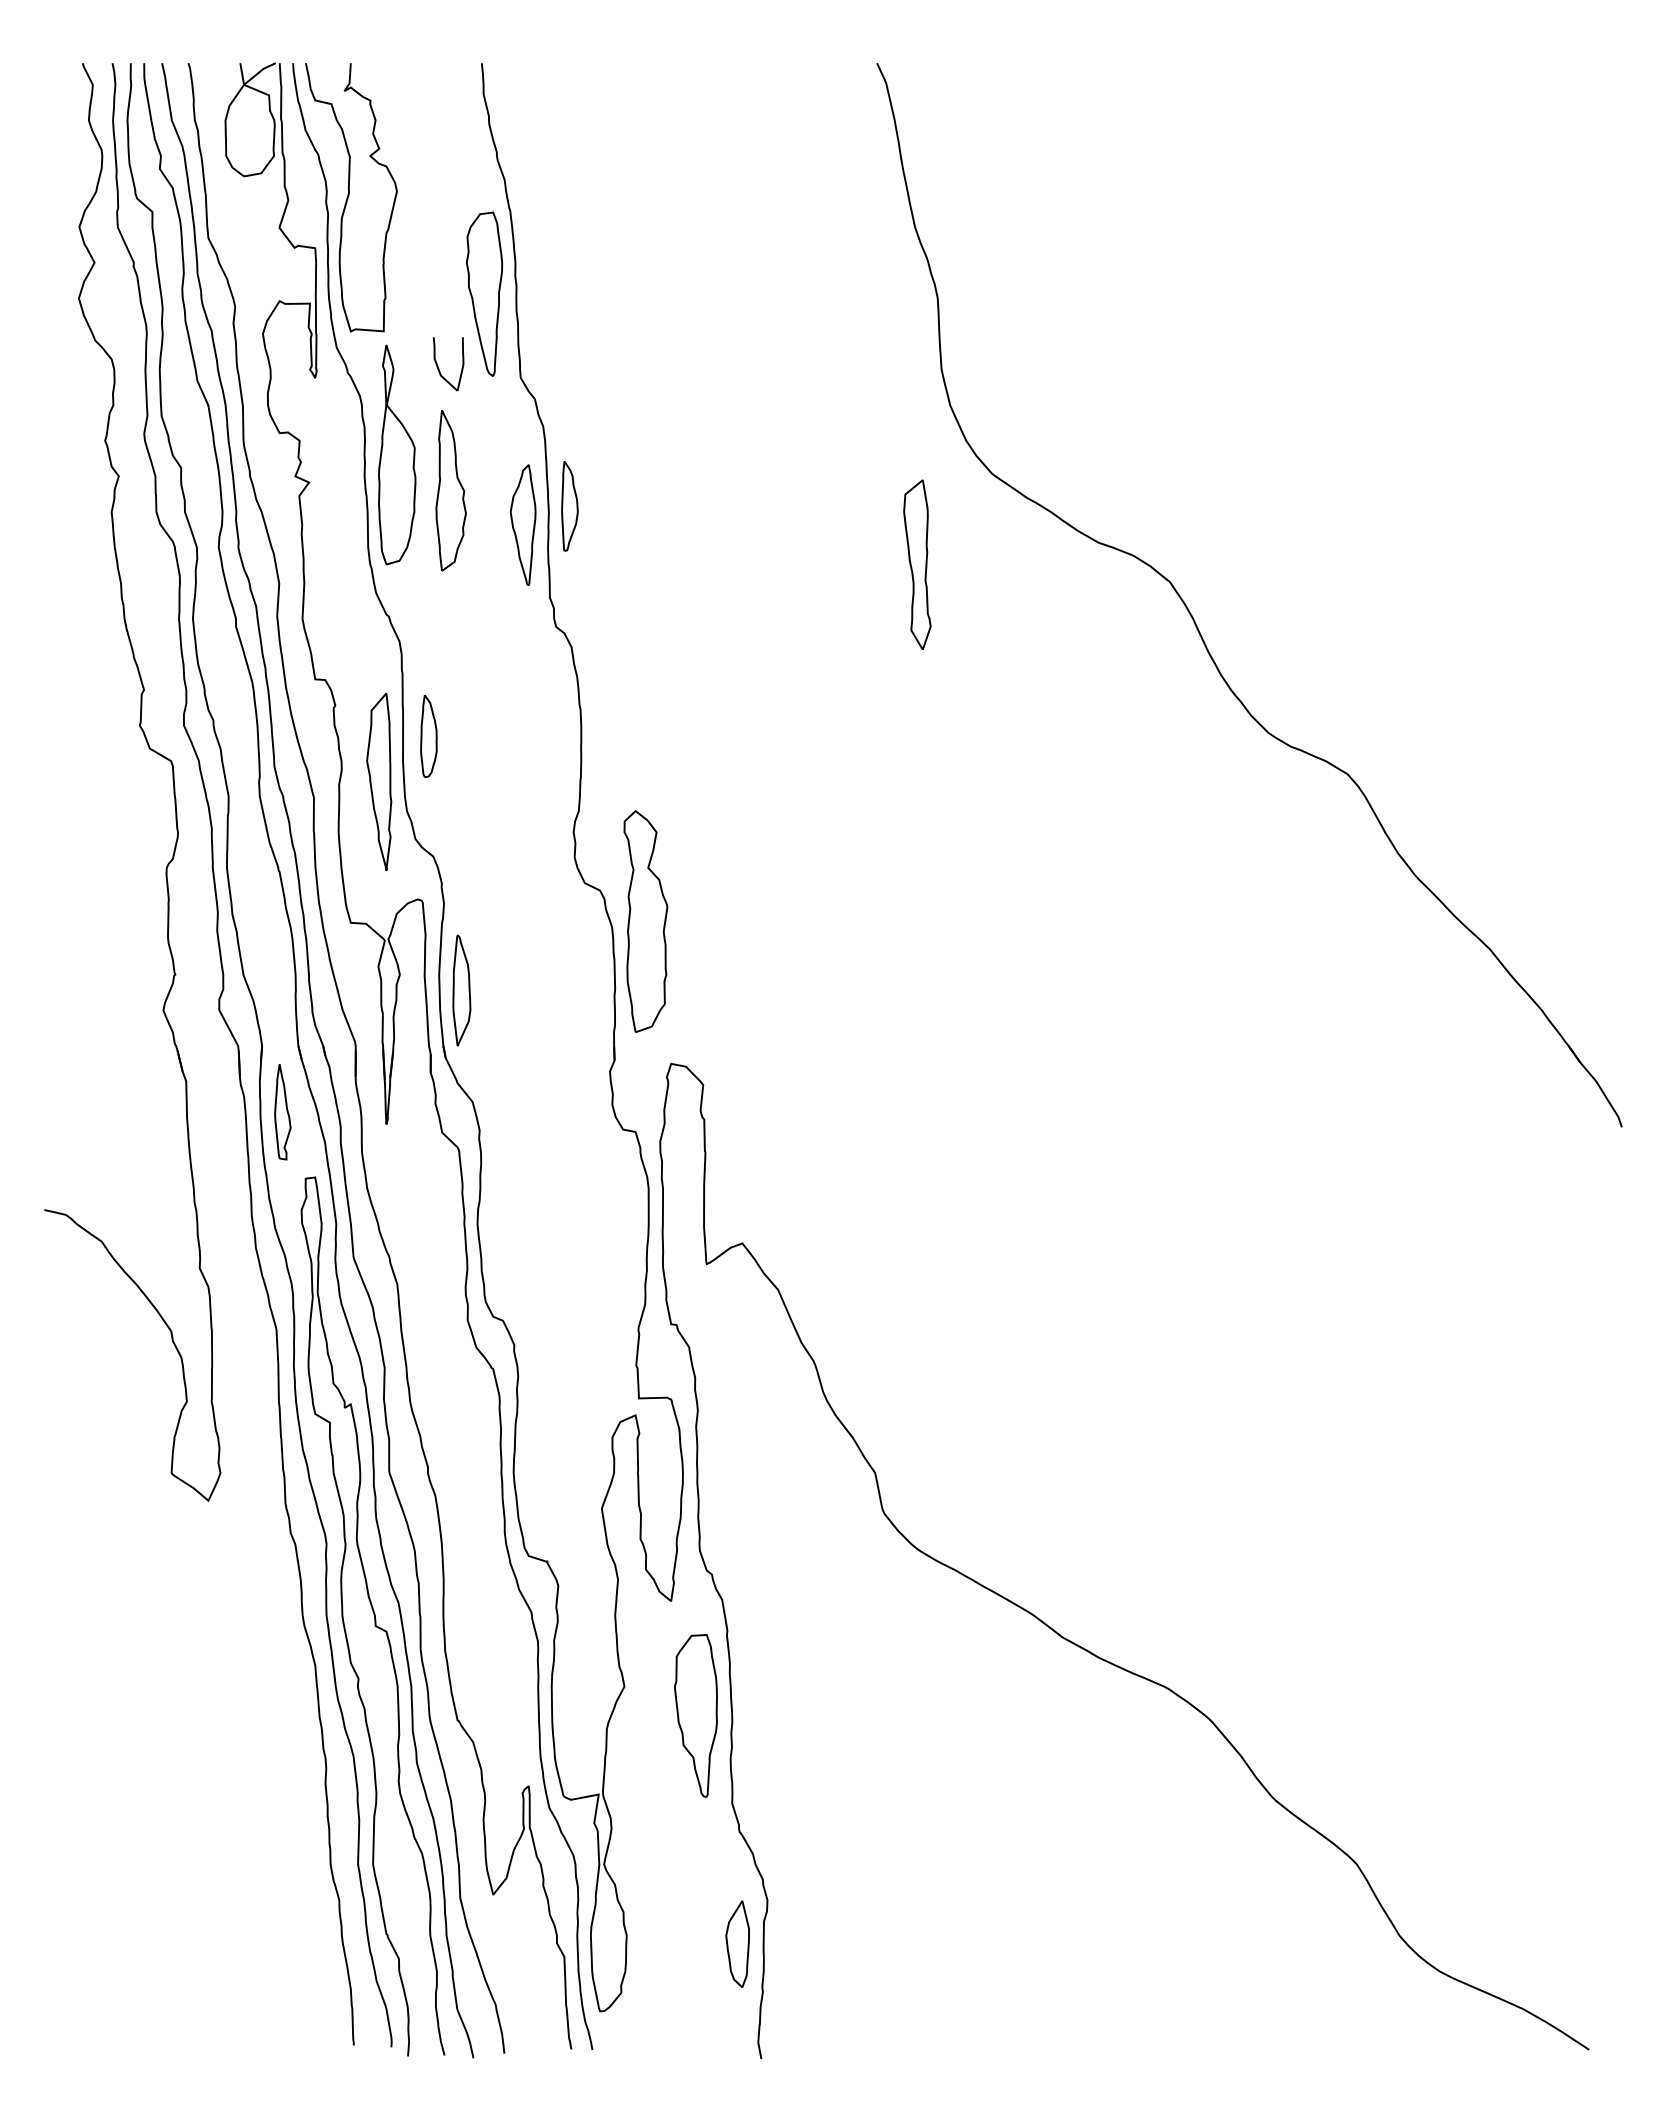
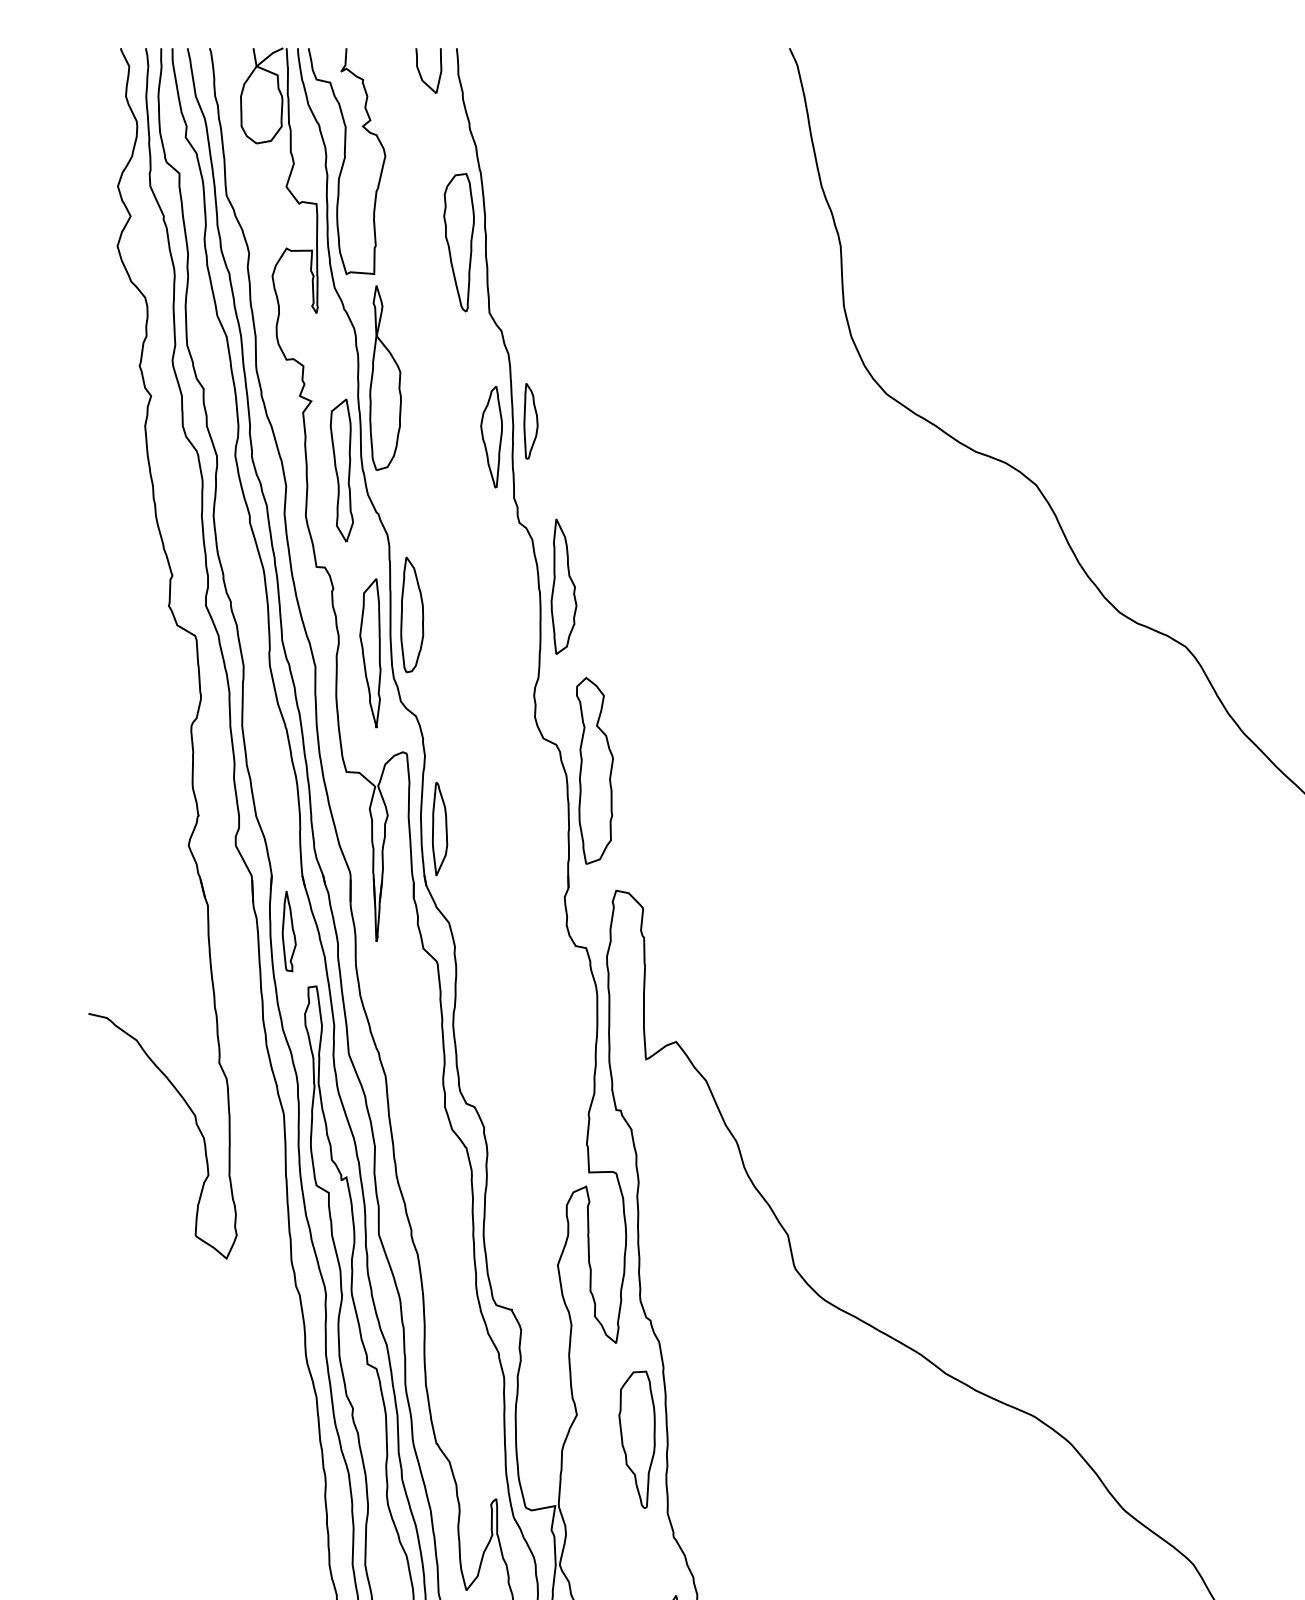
part: (439, 368) -> (421, 74), moved
part: (450, 490) -> (563, 586), moved
part: (917, 564) -> (342, 470), moved
part: (428, 736) -> (411, 615), size x1.67

